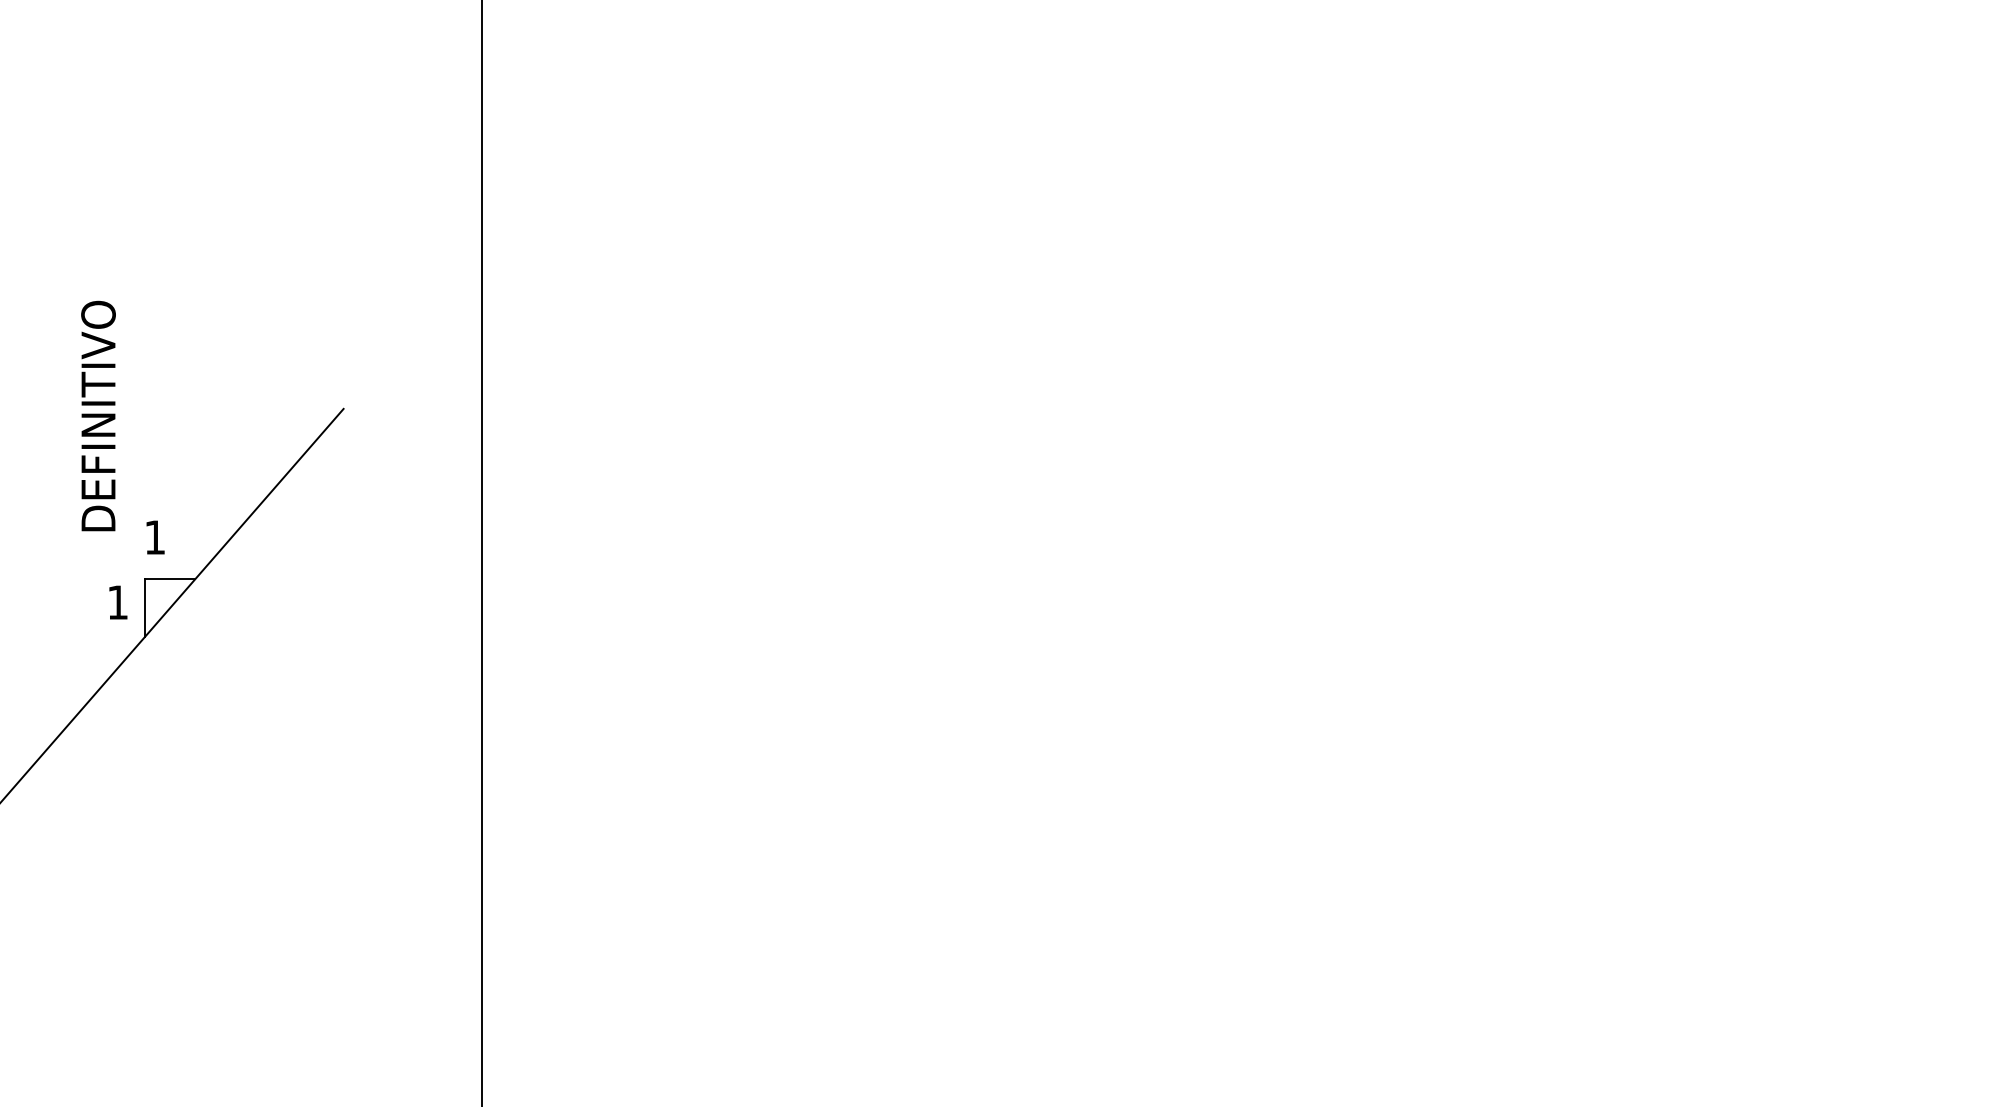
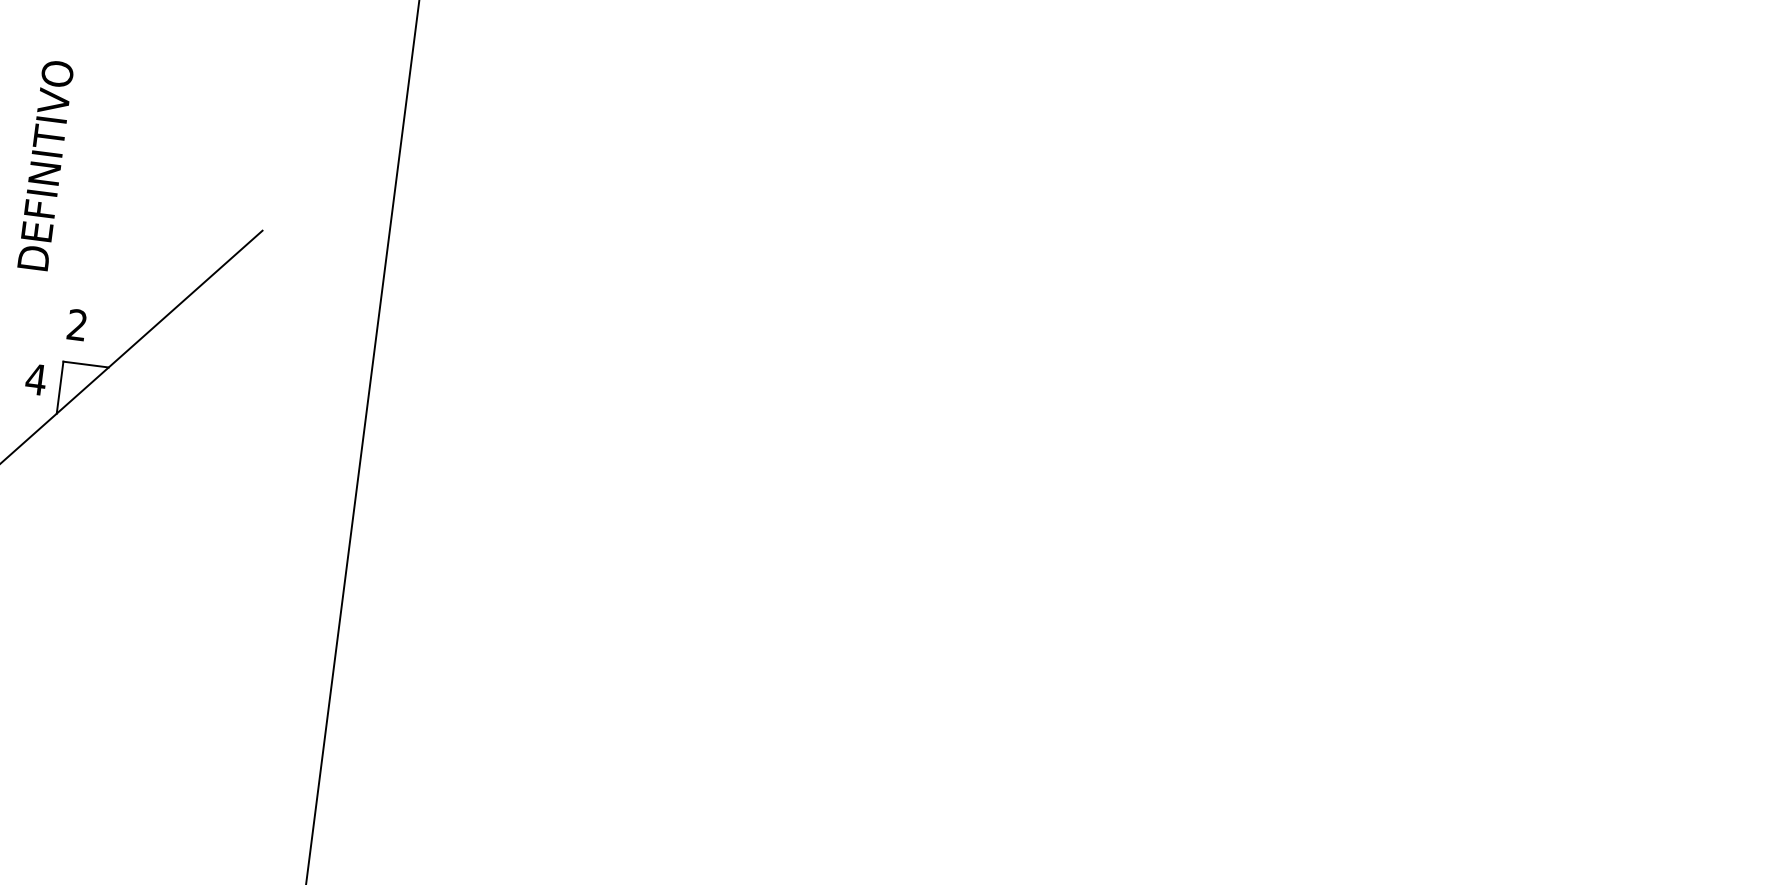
text: (98, 415) -> (45, 164), moved
text: (154, 537) -> (76, 325), 1 -> 2
text: (117, 602) -> (35, 379), 1 -> 4

